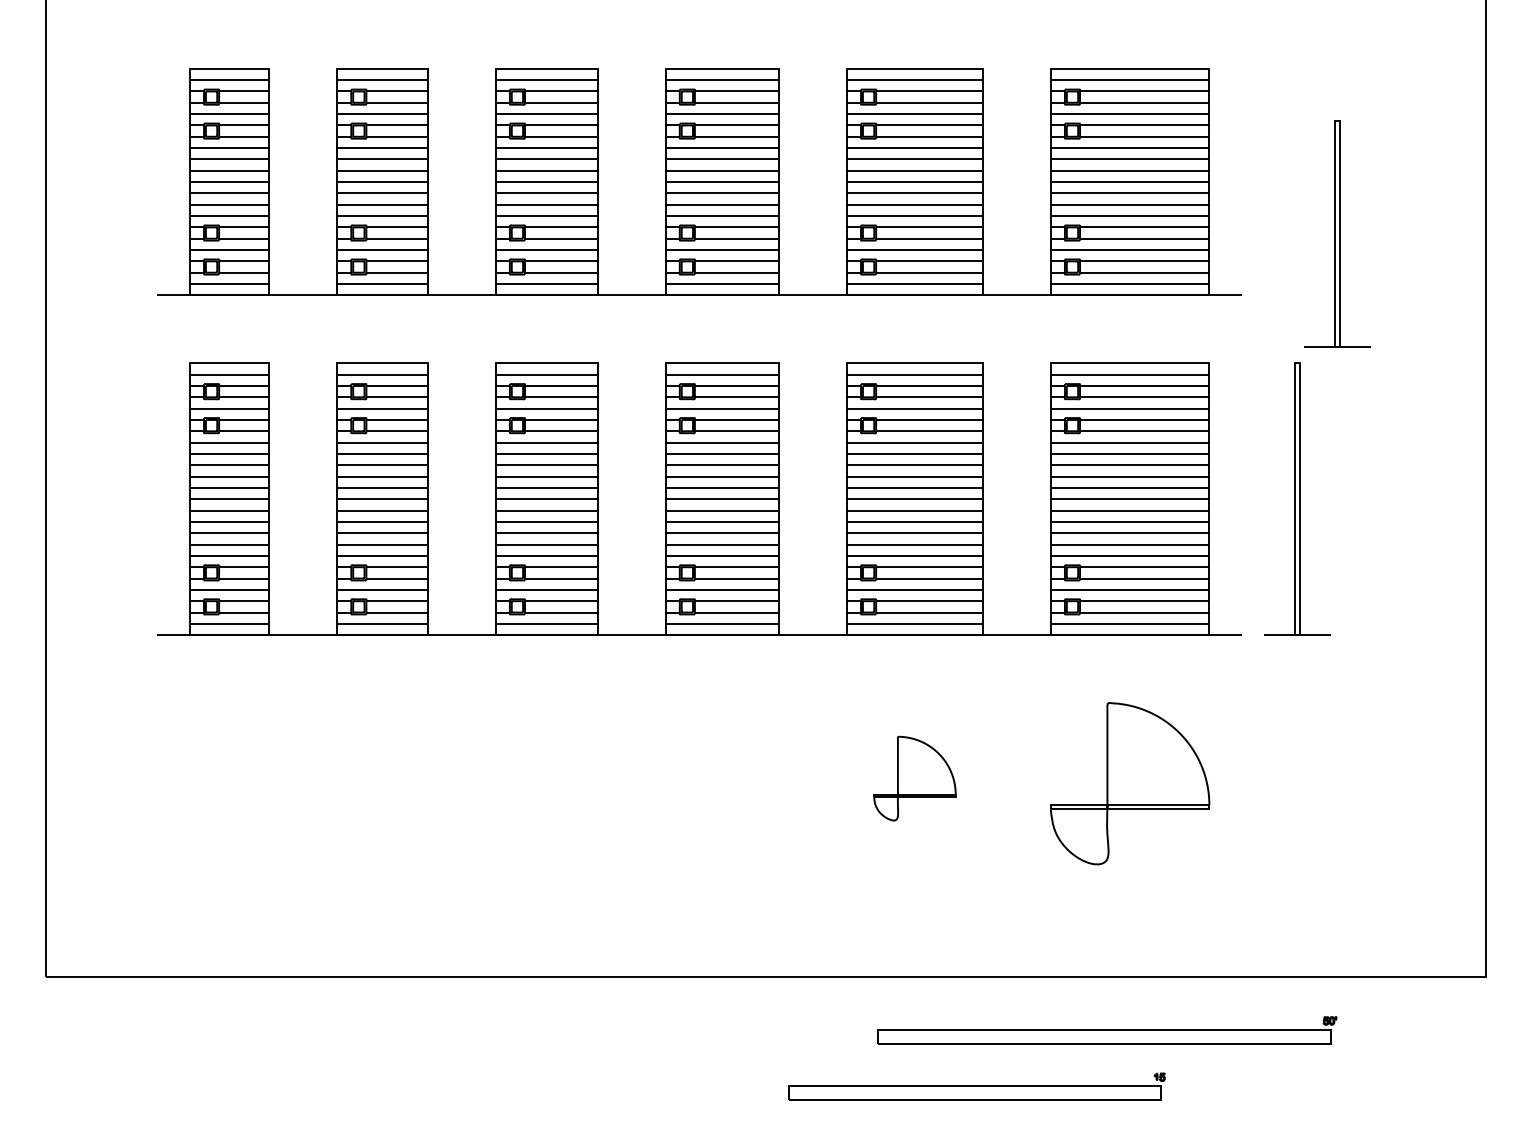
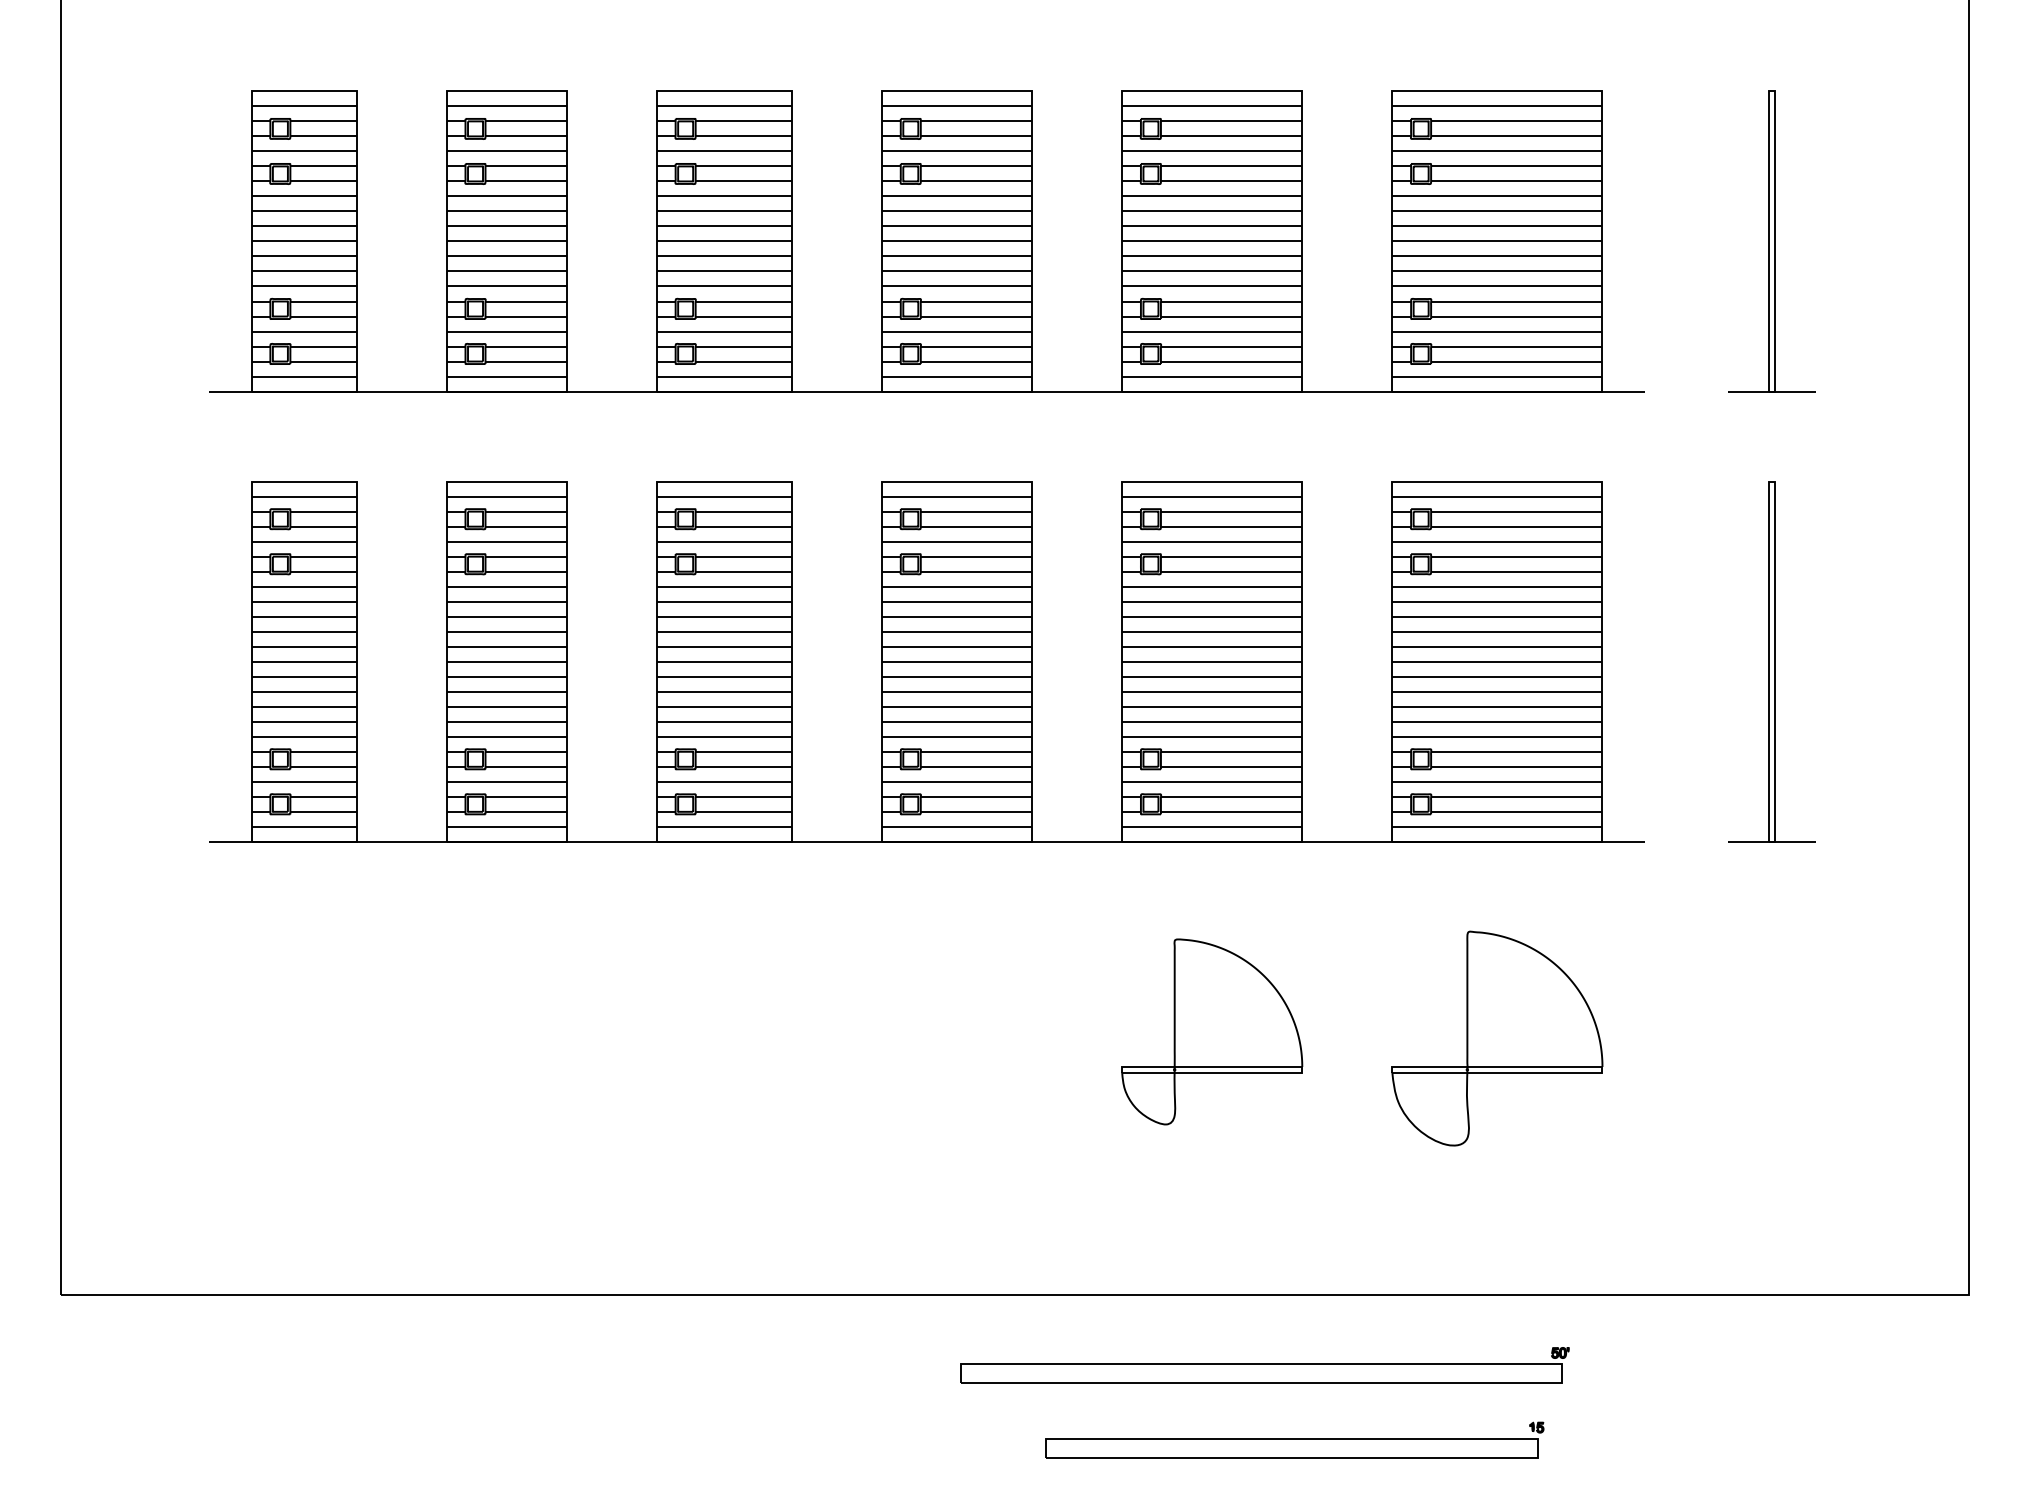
part: (1336, 234) -> (1771, 241), moved
part: (1296, 499) -> (1771, 661), moved
part: (915, 778) -> (1212, 1031), size x1.67
part: (1106, 1030) -> (1264, 1365), moved

